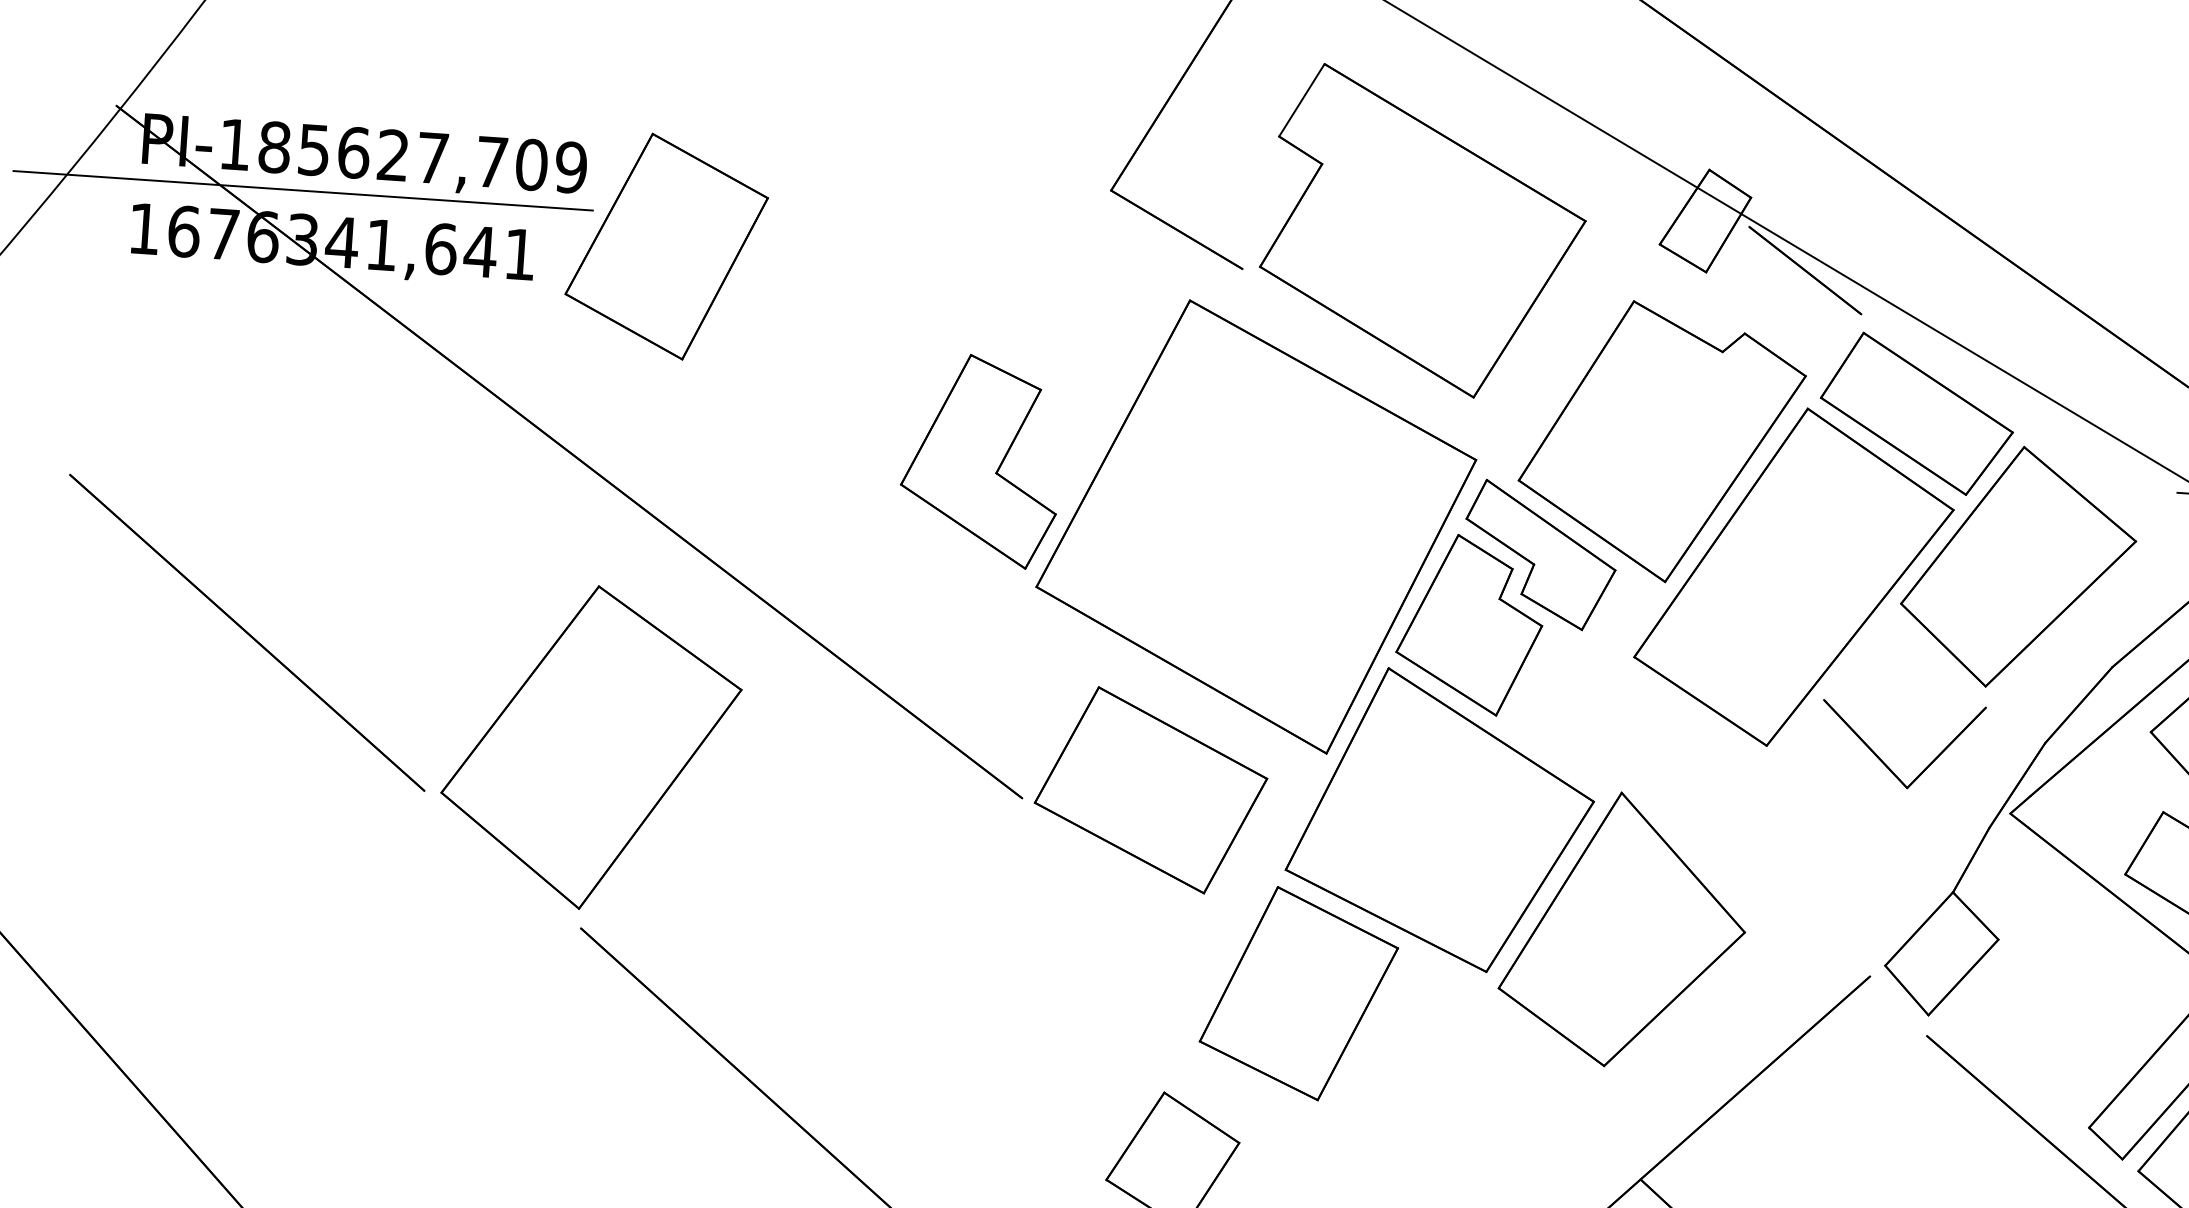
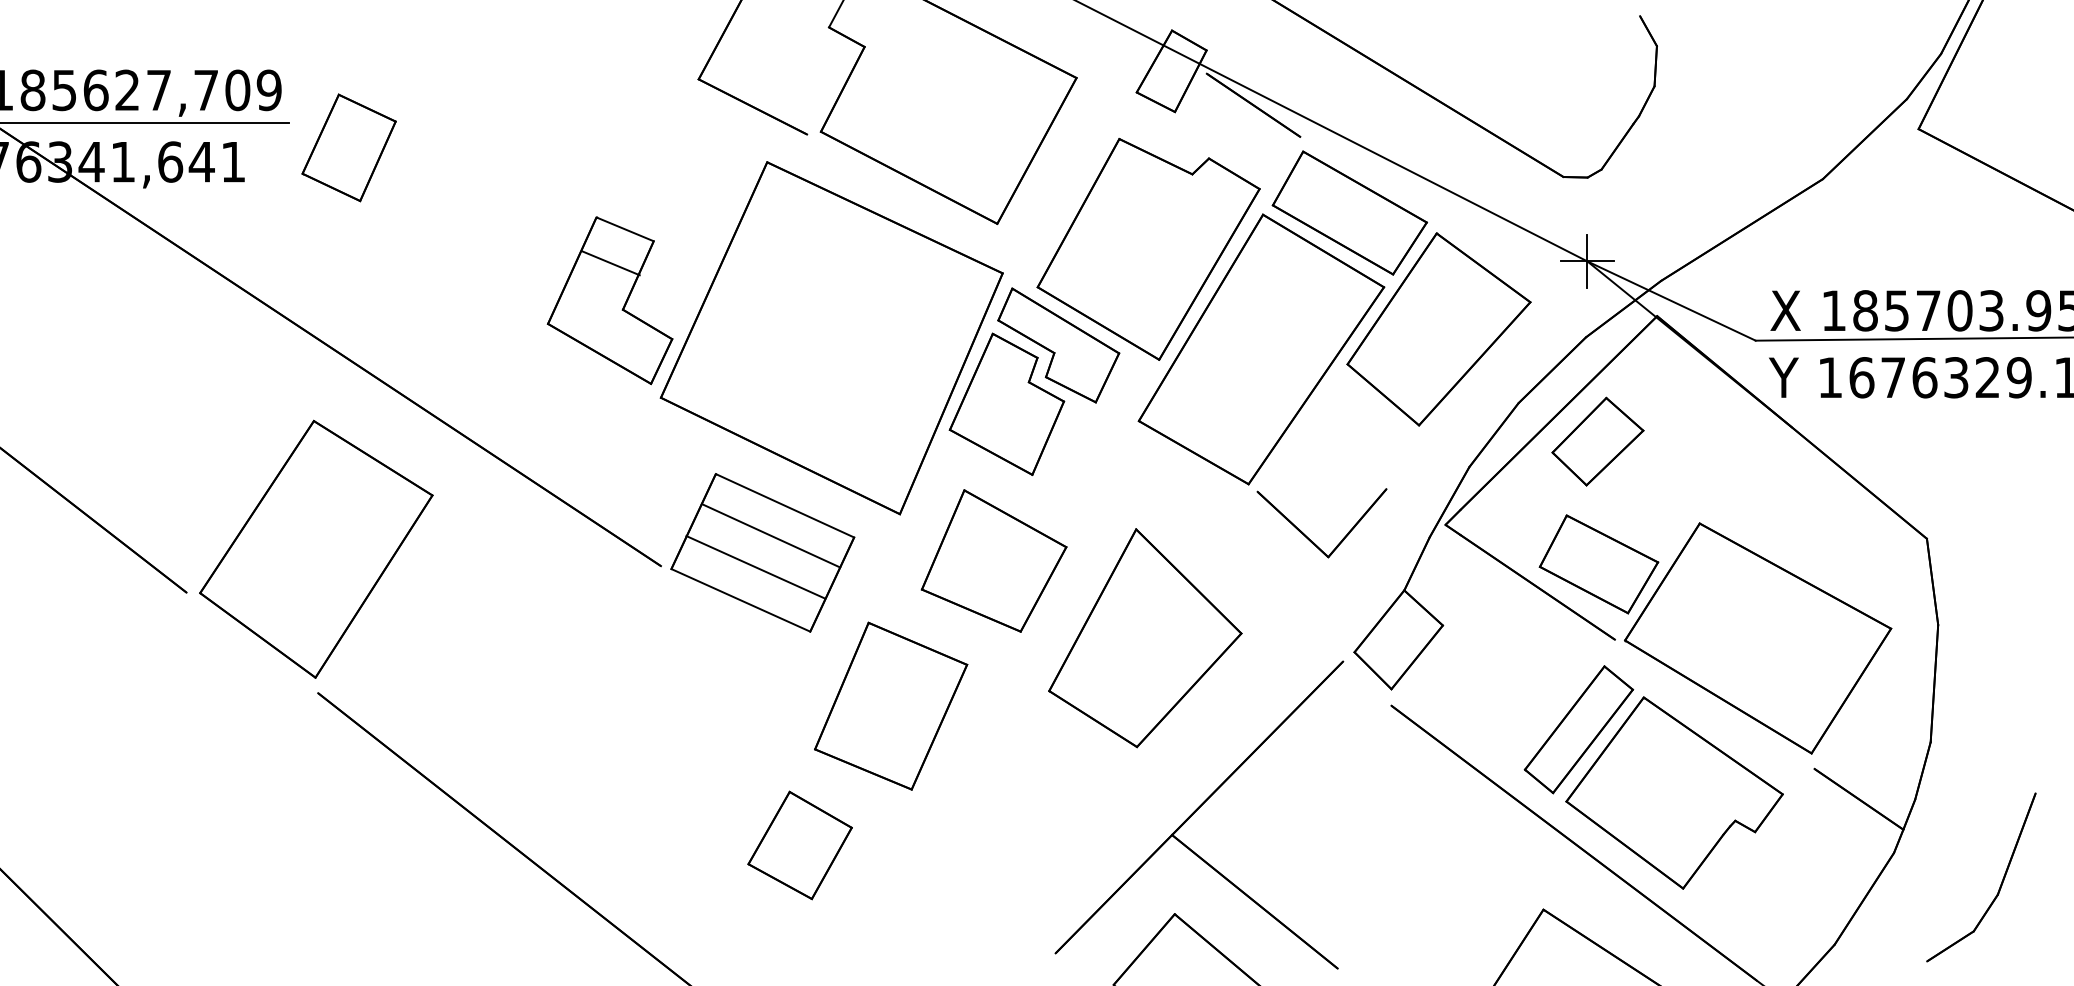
part: (665, 246) -> (348, 147), size x0.6
line: (1005, 372) -> (610, 263), moved
line: (1182, 732) -> (770, 535), moved
part: (1882, 760) -> (1307, 536), moved
part: (1439, 819) -> (993, 560), size x0.6
line: (1119, 848) -> (755, 567), moved

